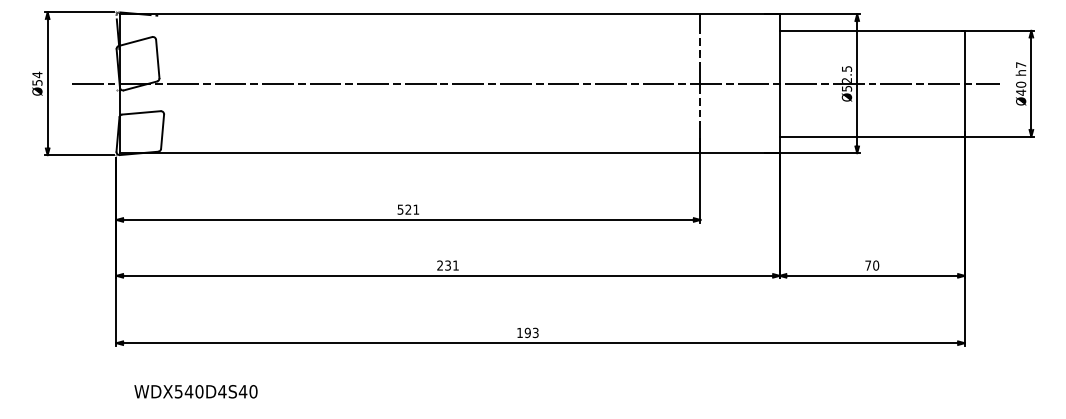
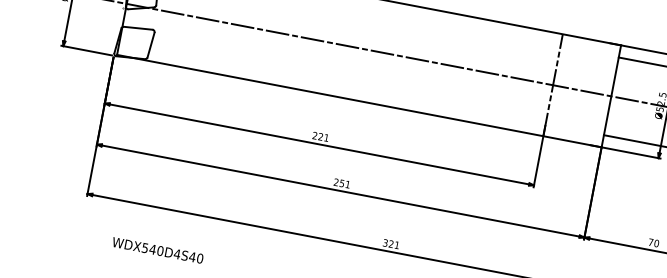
text: (400, 209) -> (315, 135), 521 -> 221
text: (447, 264) -> (341, 182), 231 -> 251
text: (527, 332) -> (391, 243), 193 -> 321
text: (195, 391) -> (157, 250), moved

